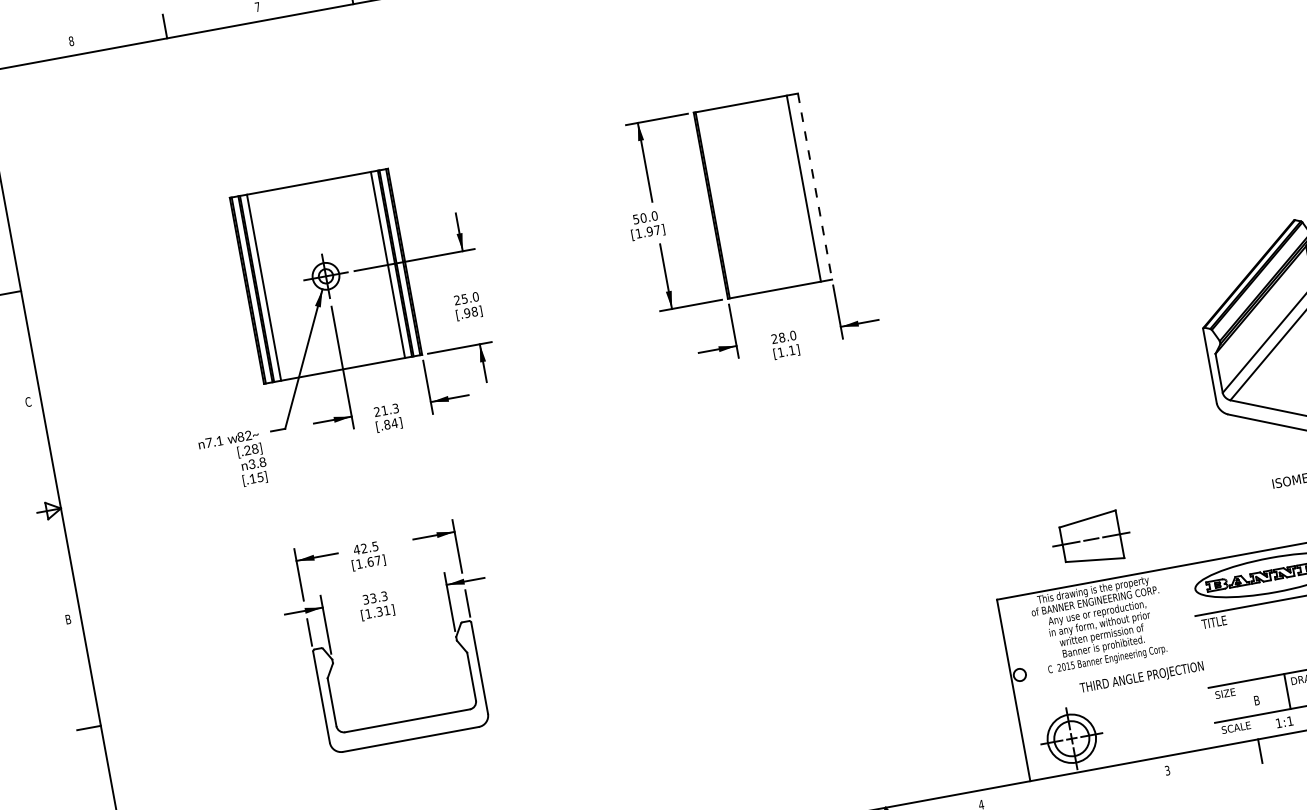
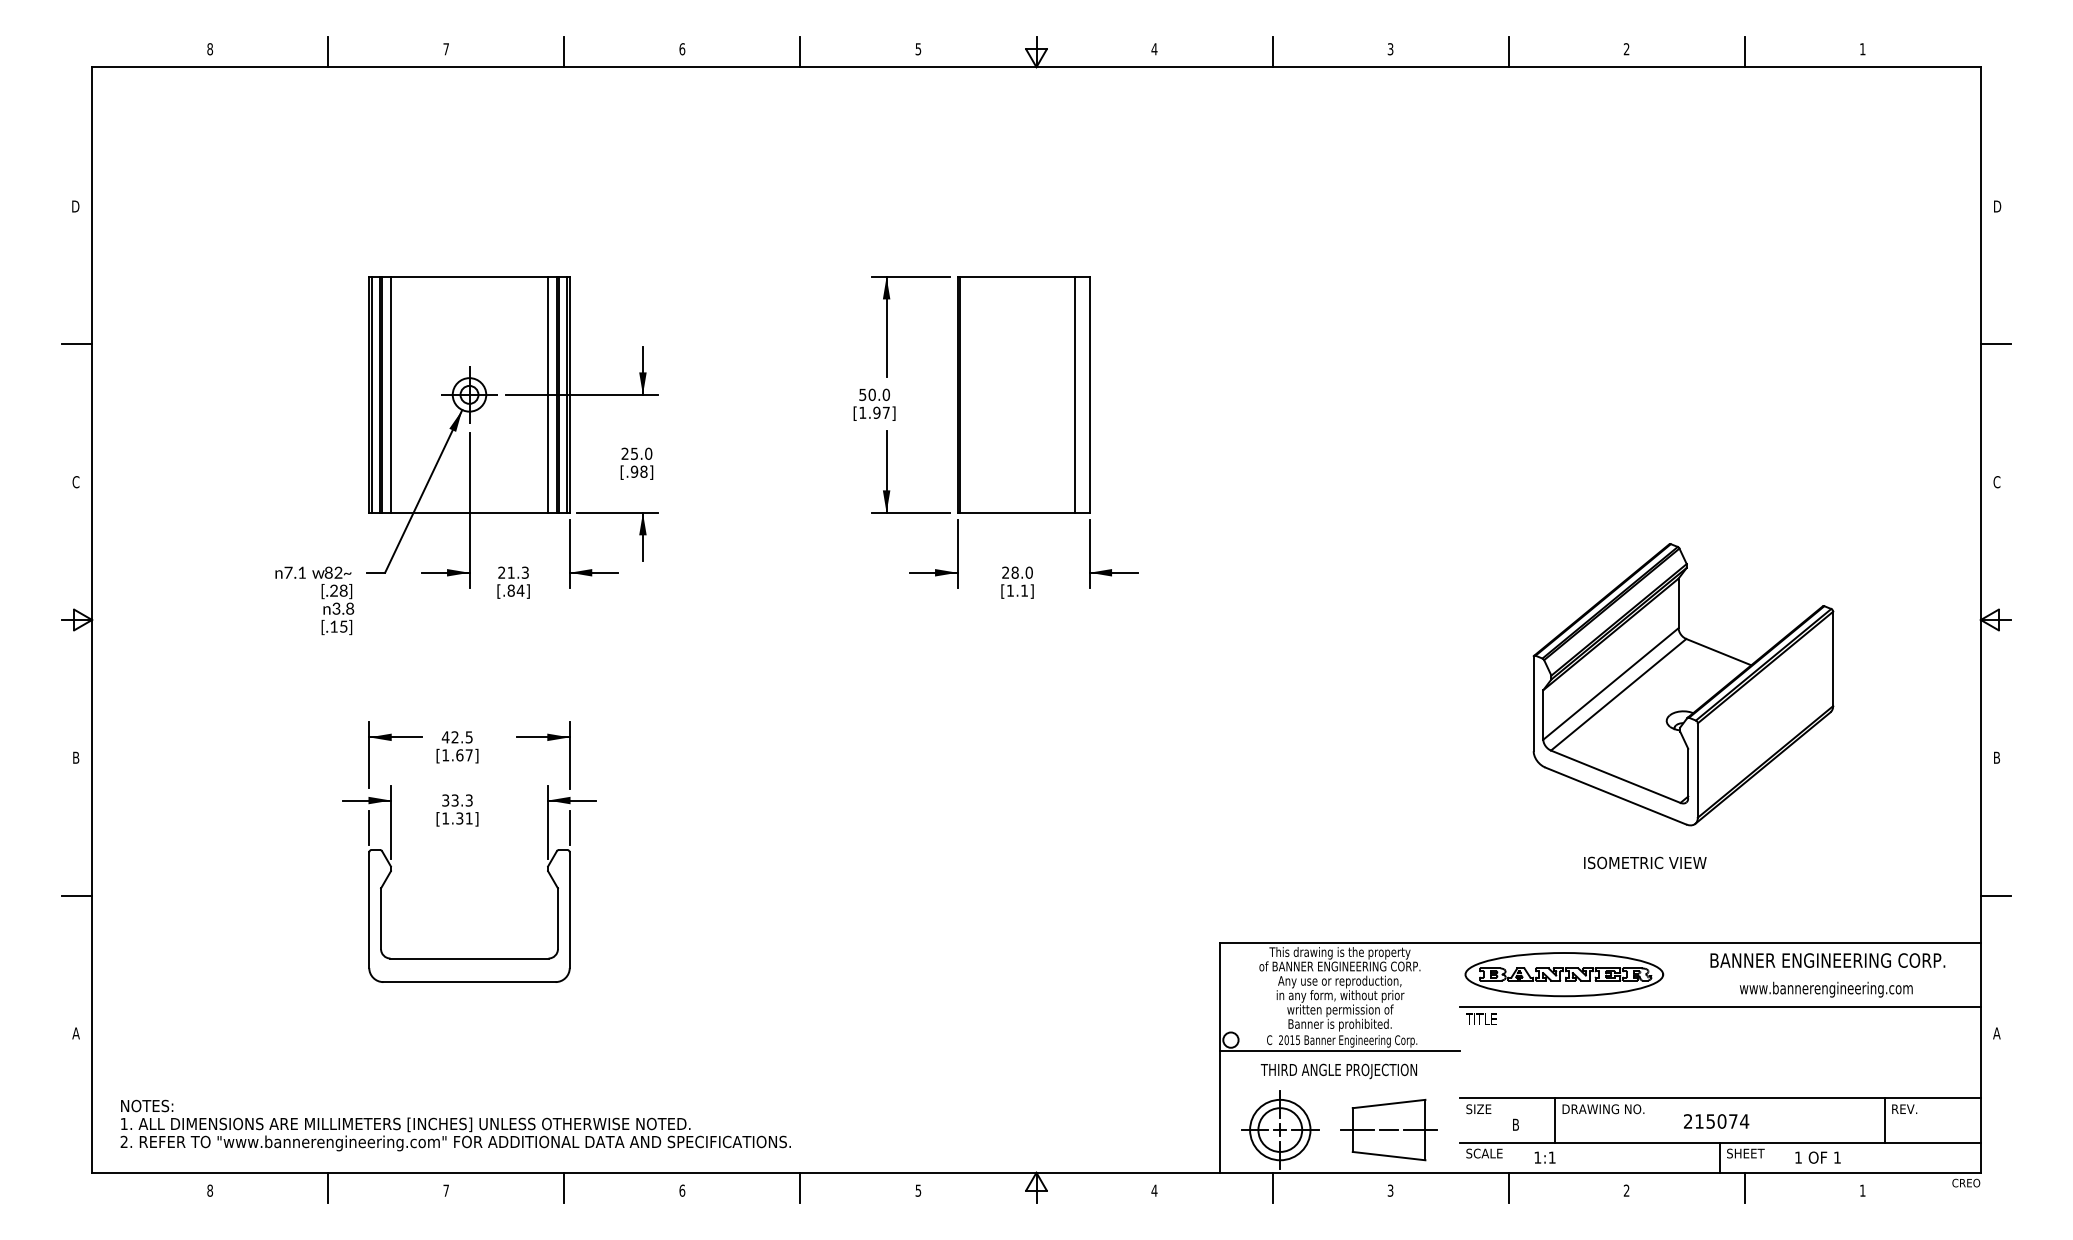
line: (814, 186) -> (1089, 394), dashed -> solid
part: (1090, 539) -> (1388, 1129), moved
line: (1107, 667) -> (1339, 1050), added
text: (1141, 678) -> (1338, 1071), moved
line: (1073, 785) -> (1272, 1187), added

